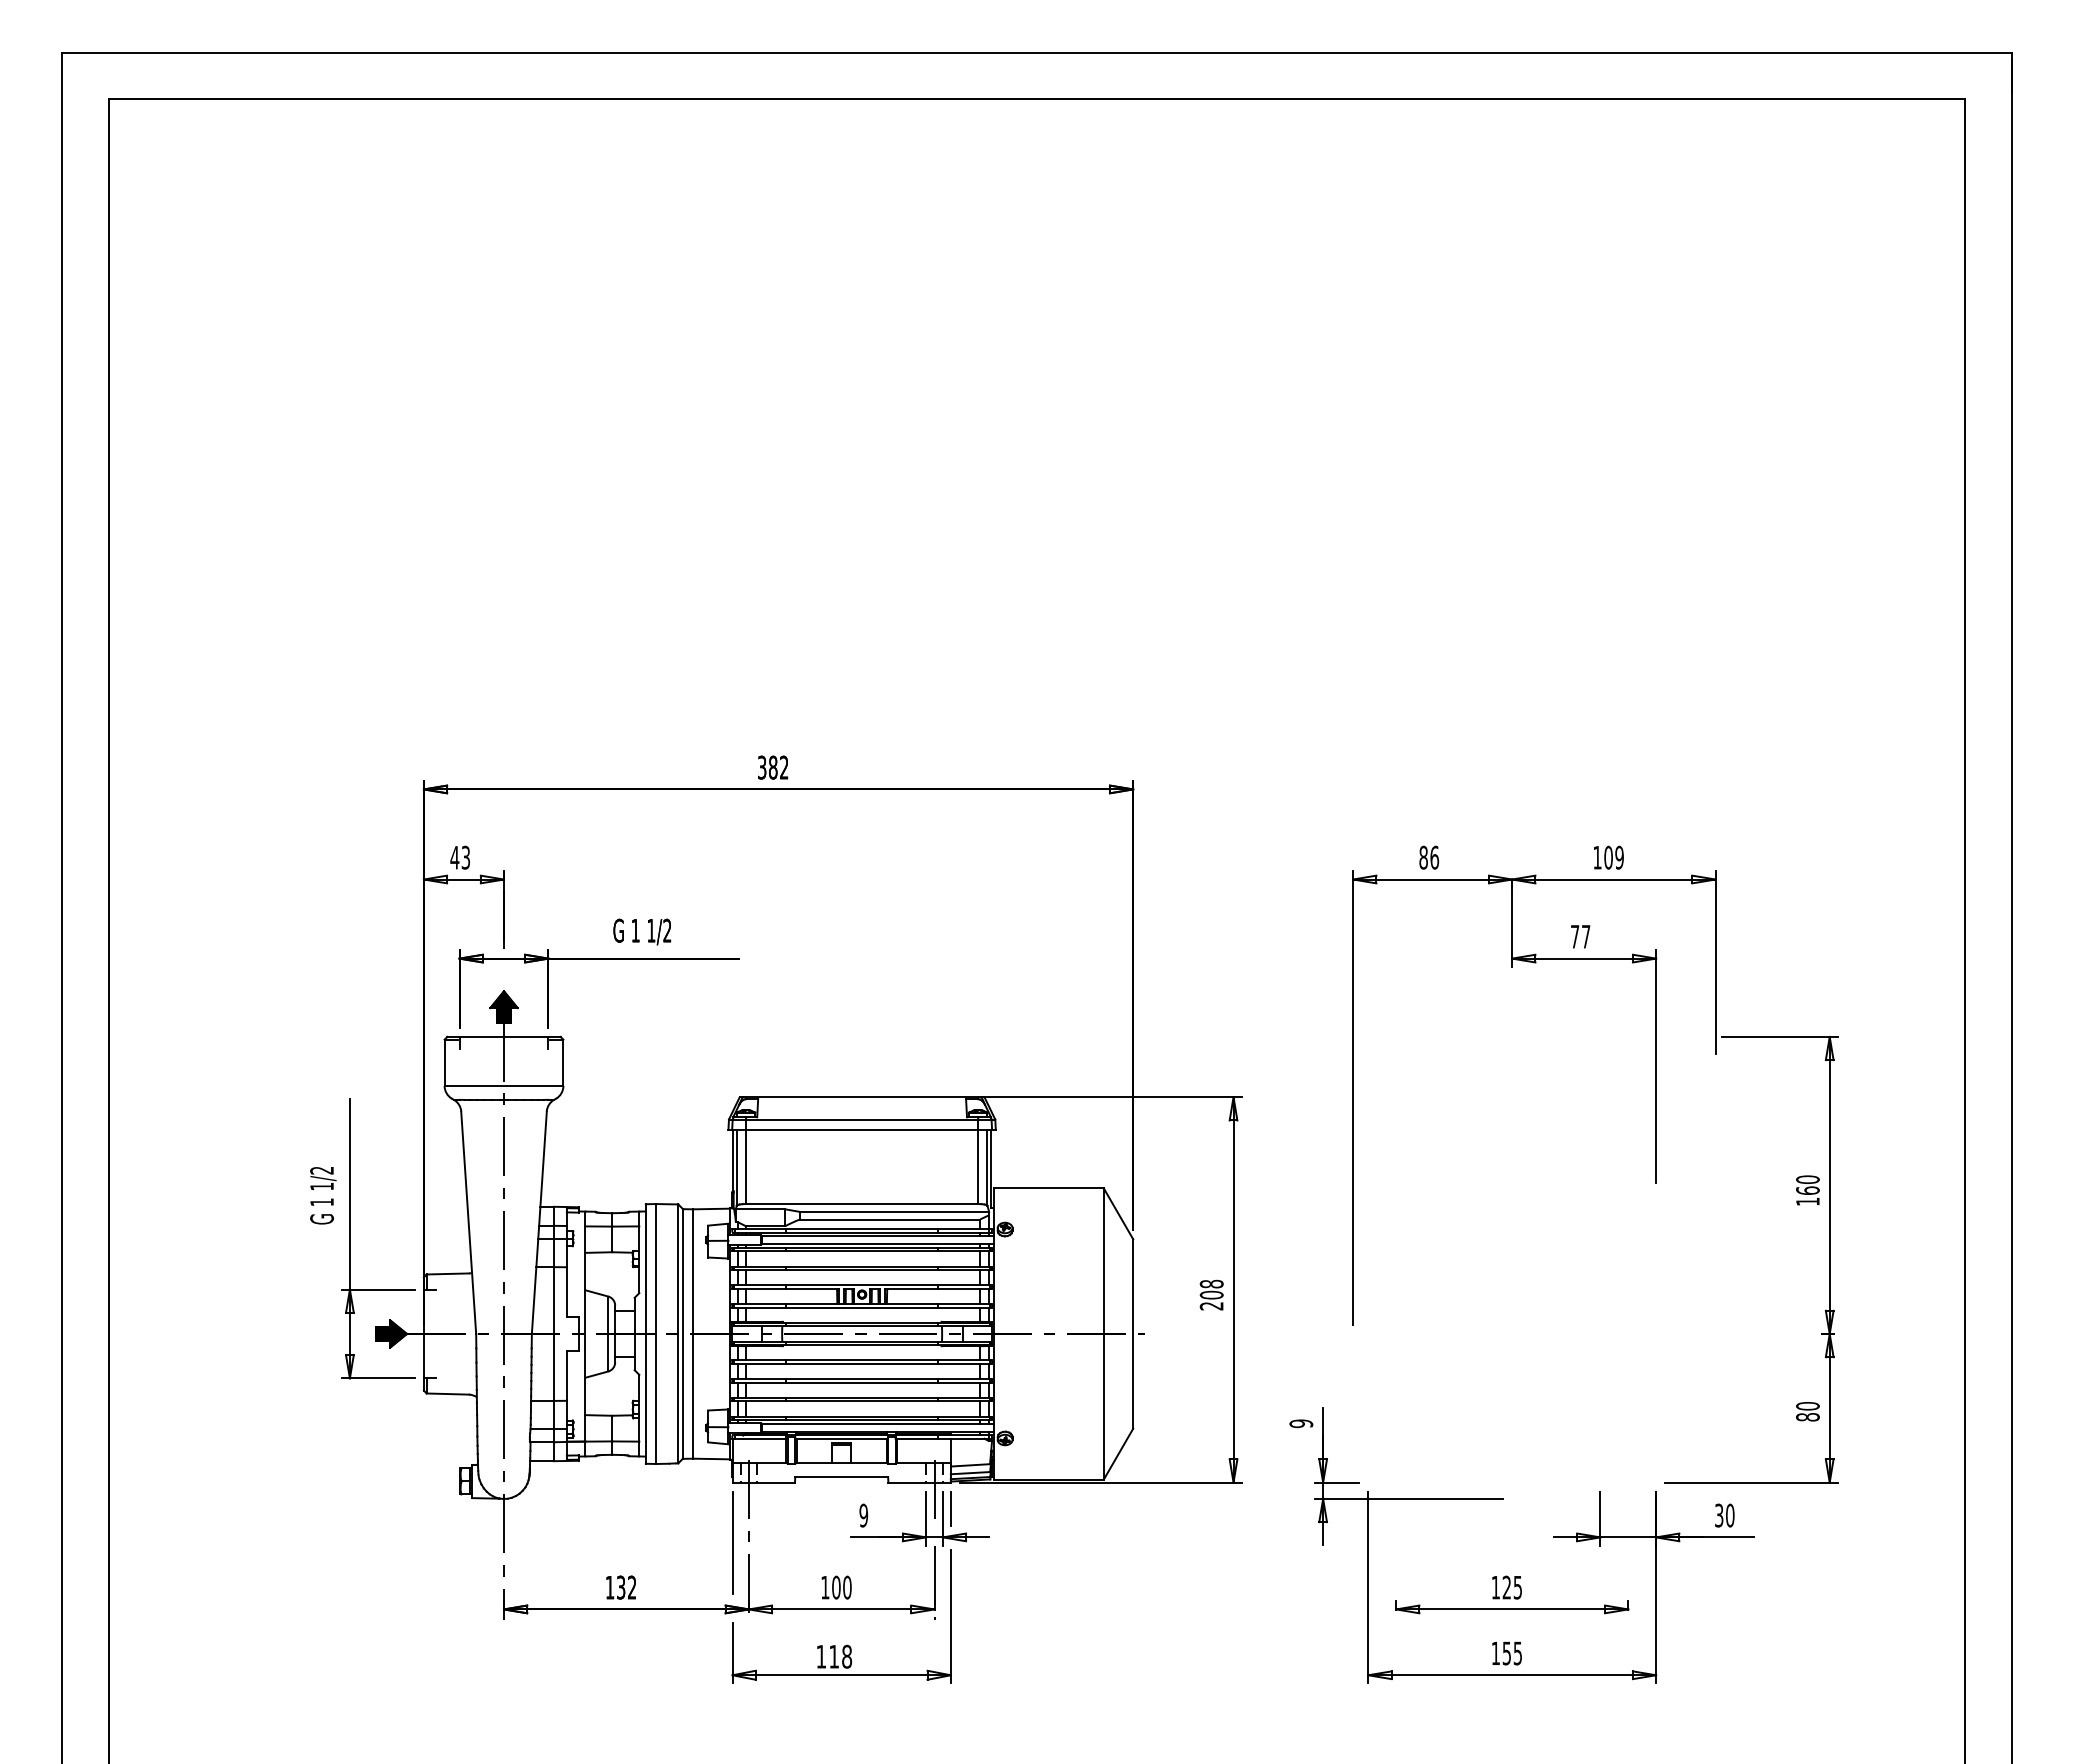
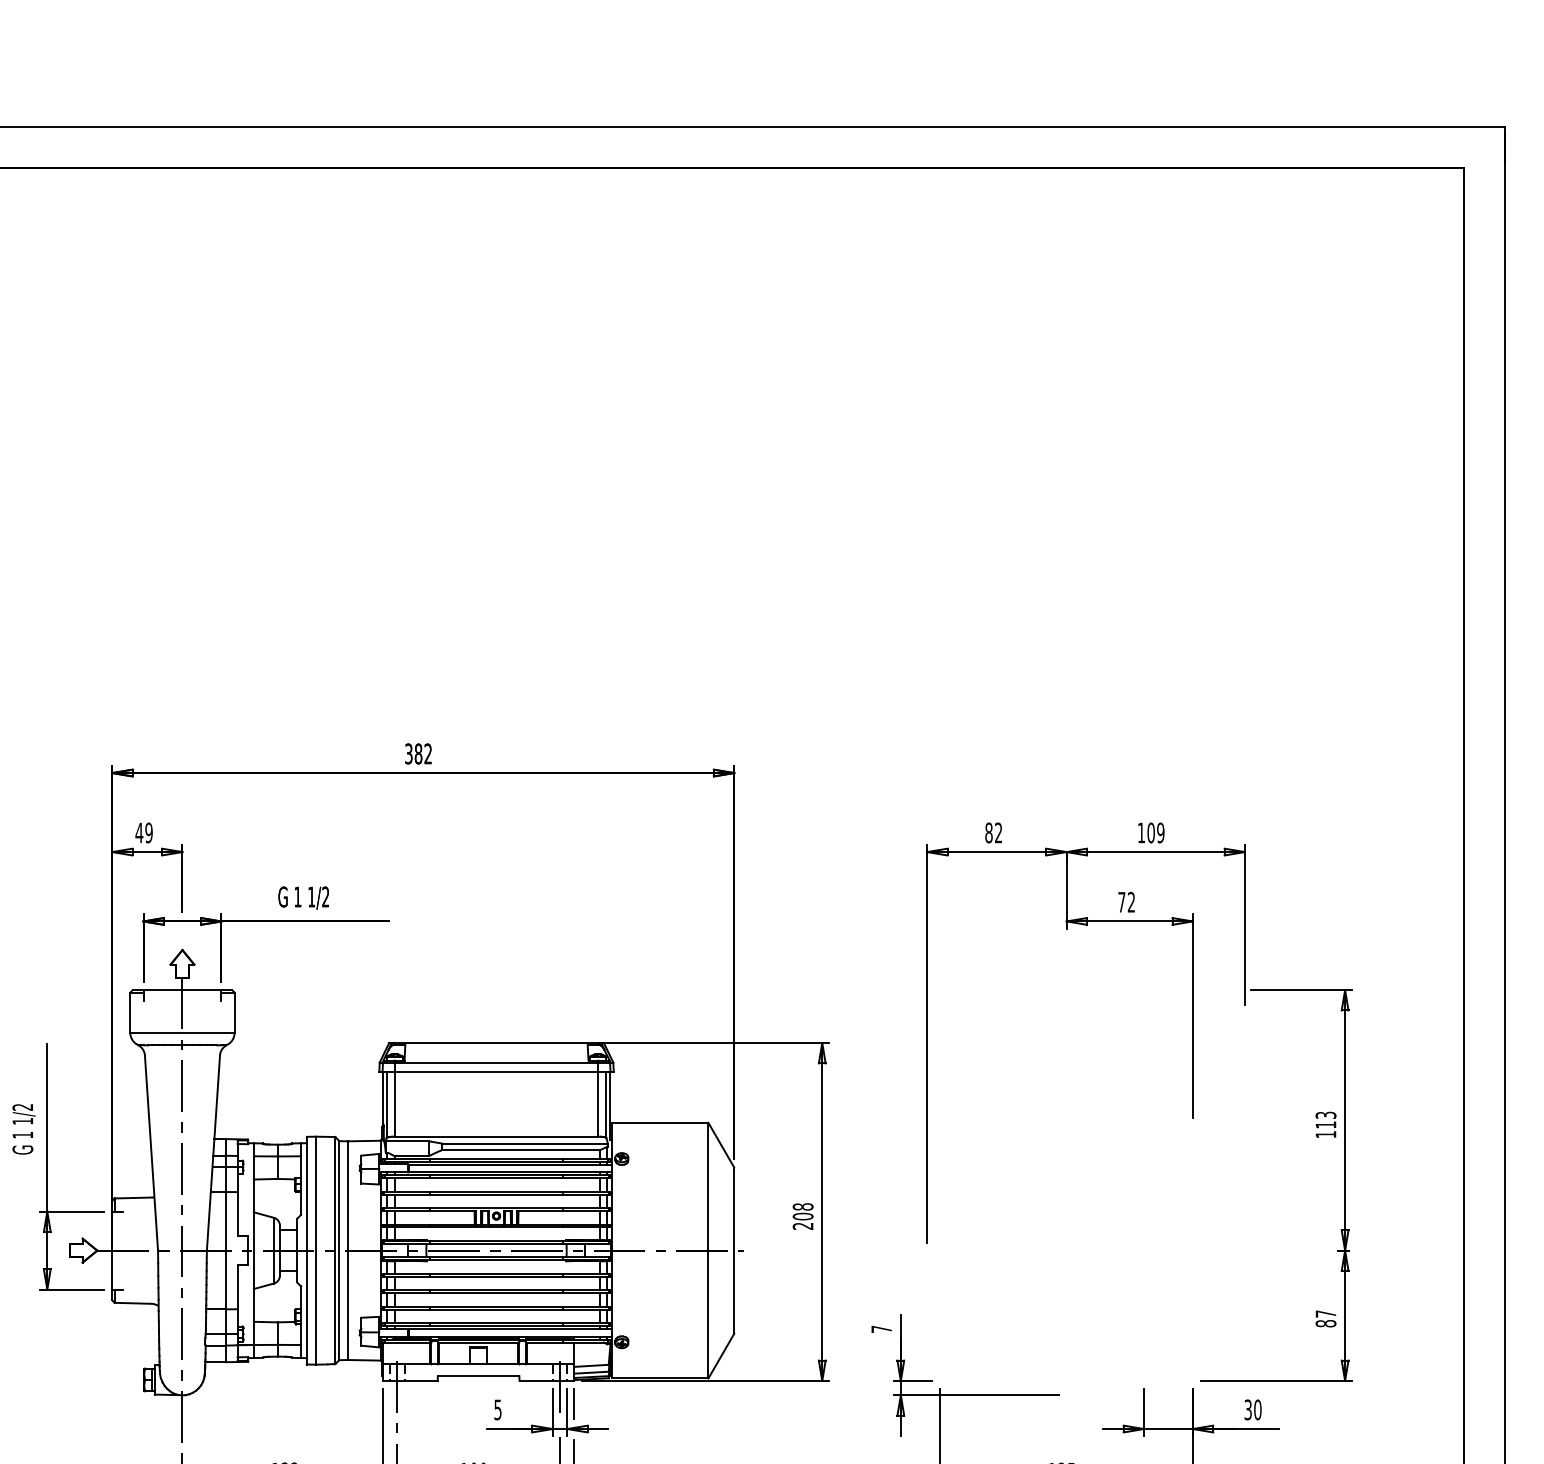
text: (465, 857) -> (148, 832), 43 -> 49
text: (1434, 857) -> (998, 832), 86 -> 82
text: (1586, 936) -> (1131, 902), 77 -> 72
hatch: (503, 1006) -> (182, 963), removed
text: (1807, 1184) -> (1325, 1119), 160 -> 113
hatch: (390, 1333) -> (82, 1250), removed
text: (1807, 1406) -> (1325, 1314), 80 -> 87
text: (1301, 1423) -> (881, 1329), 9 -> 7
text: (863, 1515) -> (497, 1409), 9 -> 5

